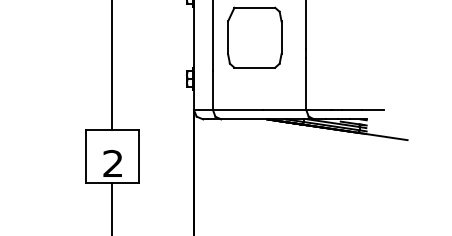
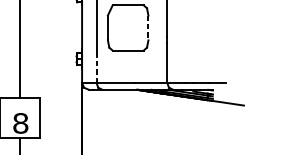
line: (281, 38) -> (148, 28), solid -> dashed
line: (213, 90) -> (96, 67), solid -> dashed
text: (113, 163) -> (21, 123), 2 -> 8

